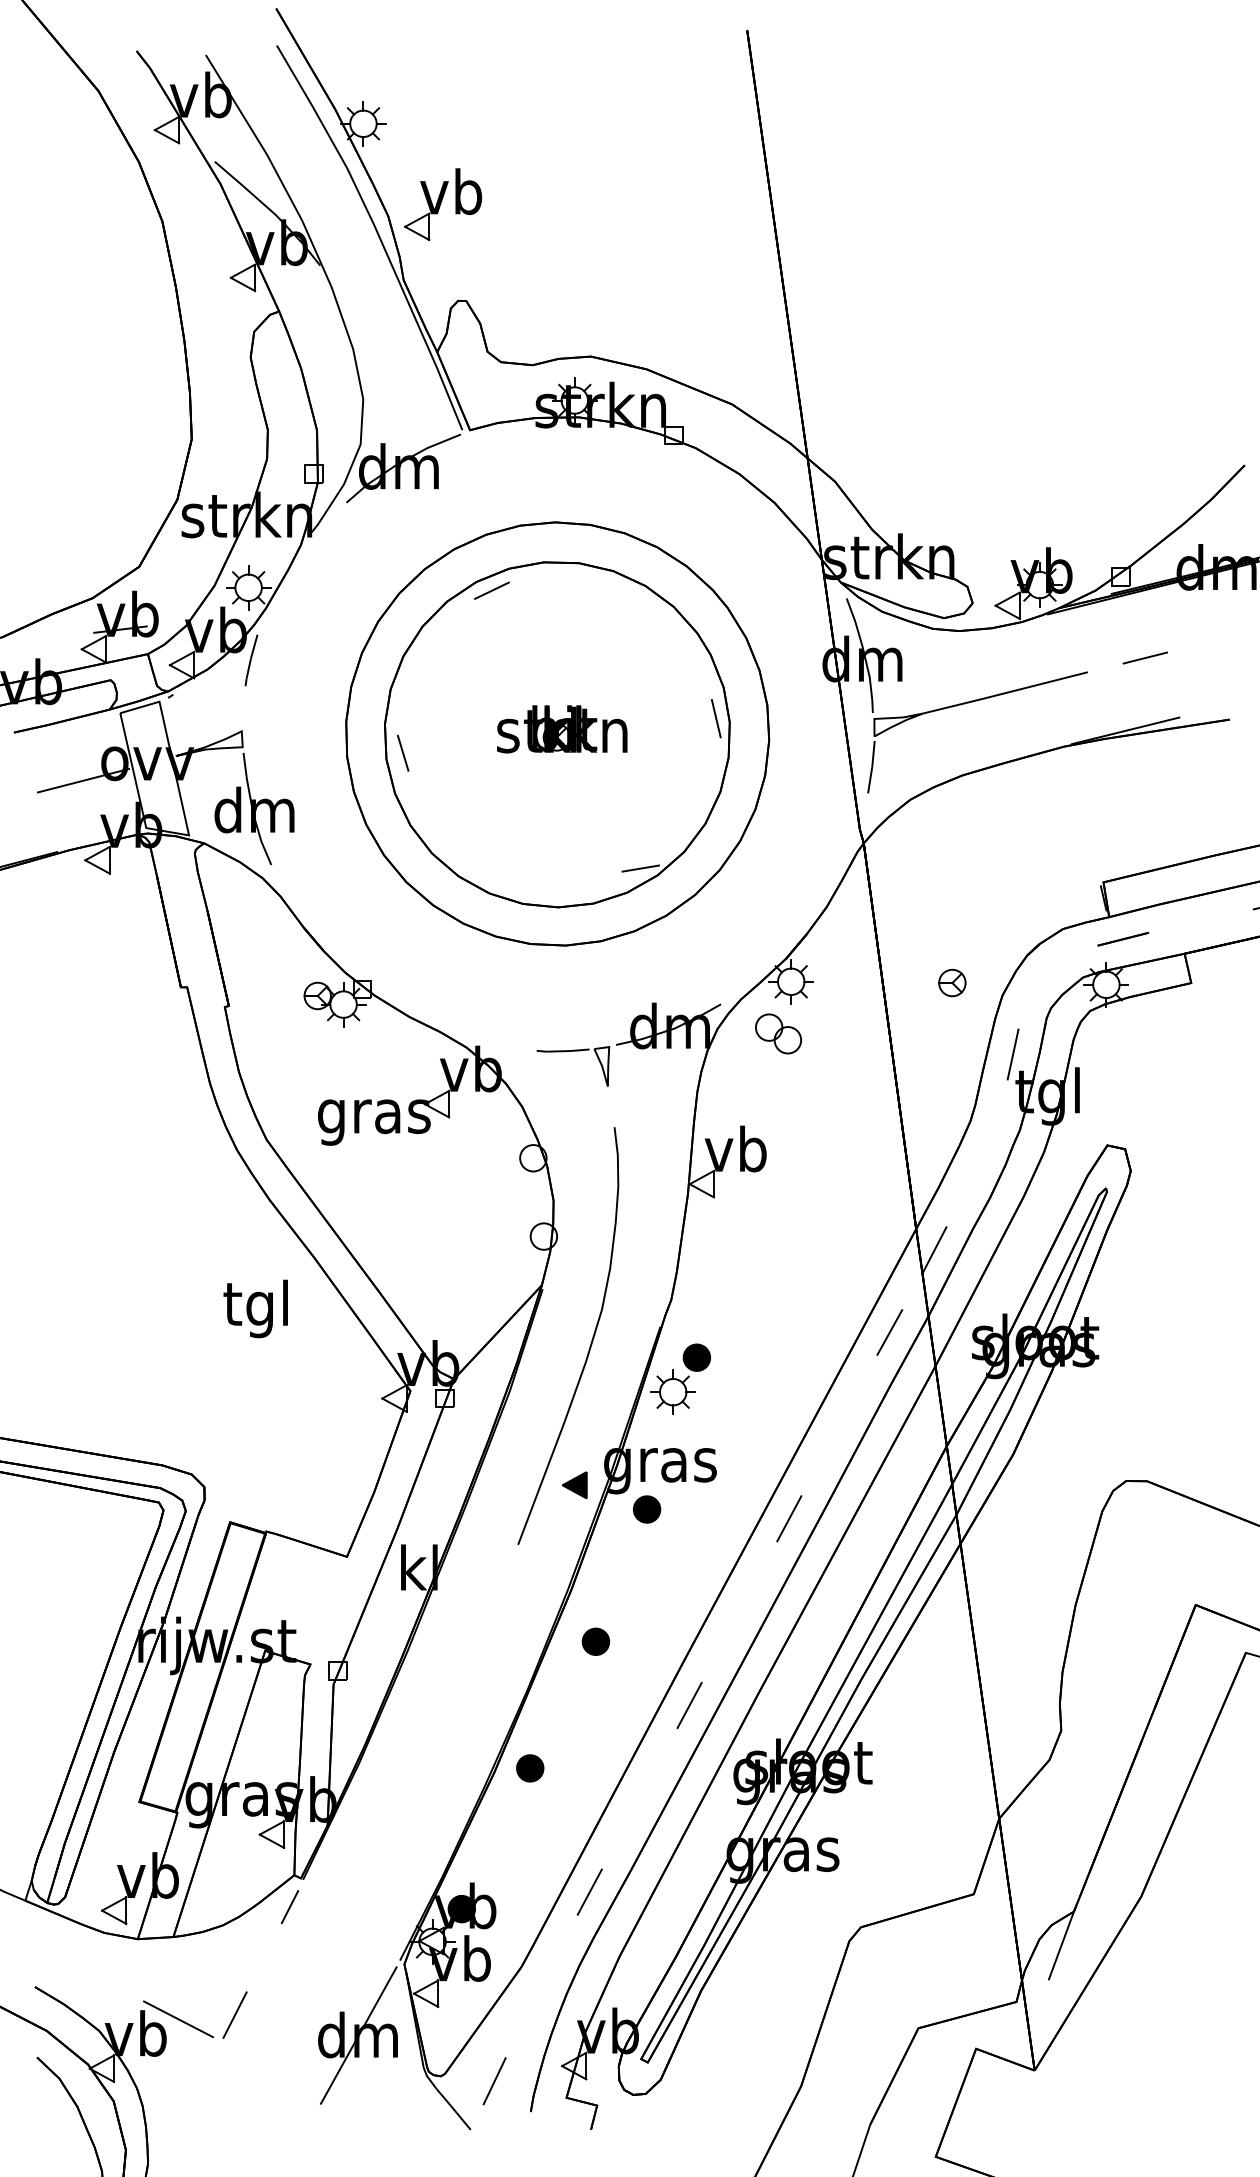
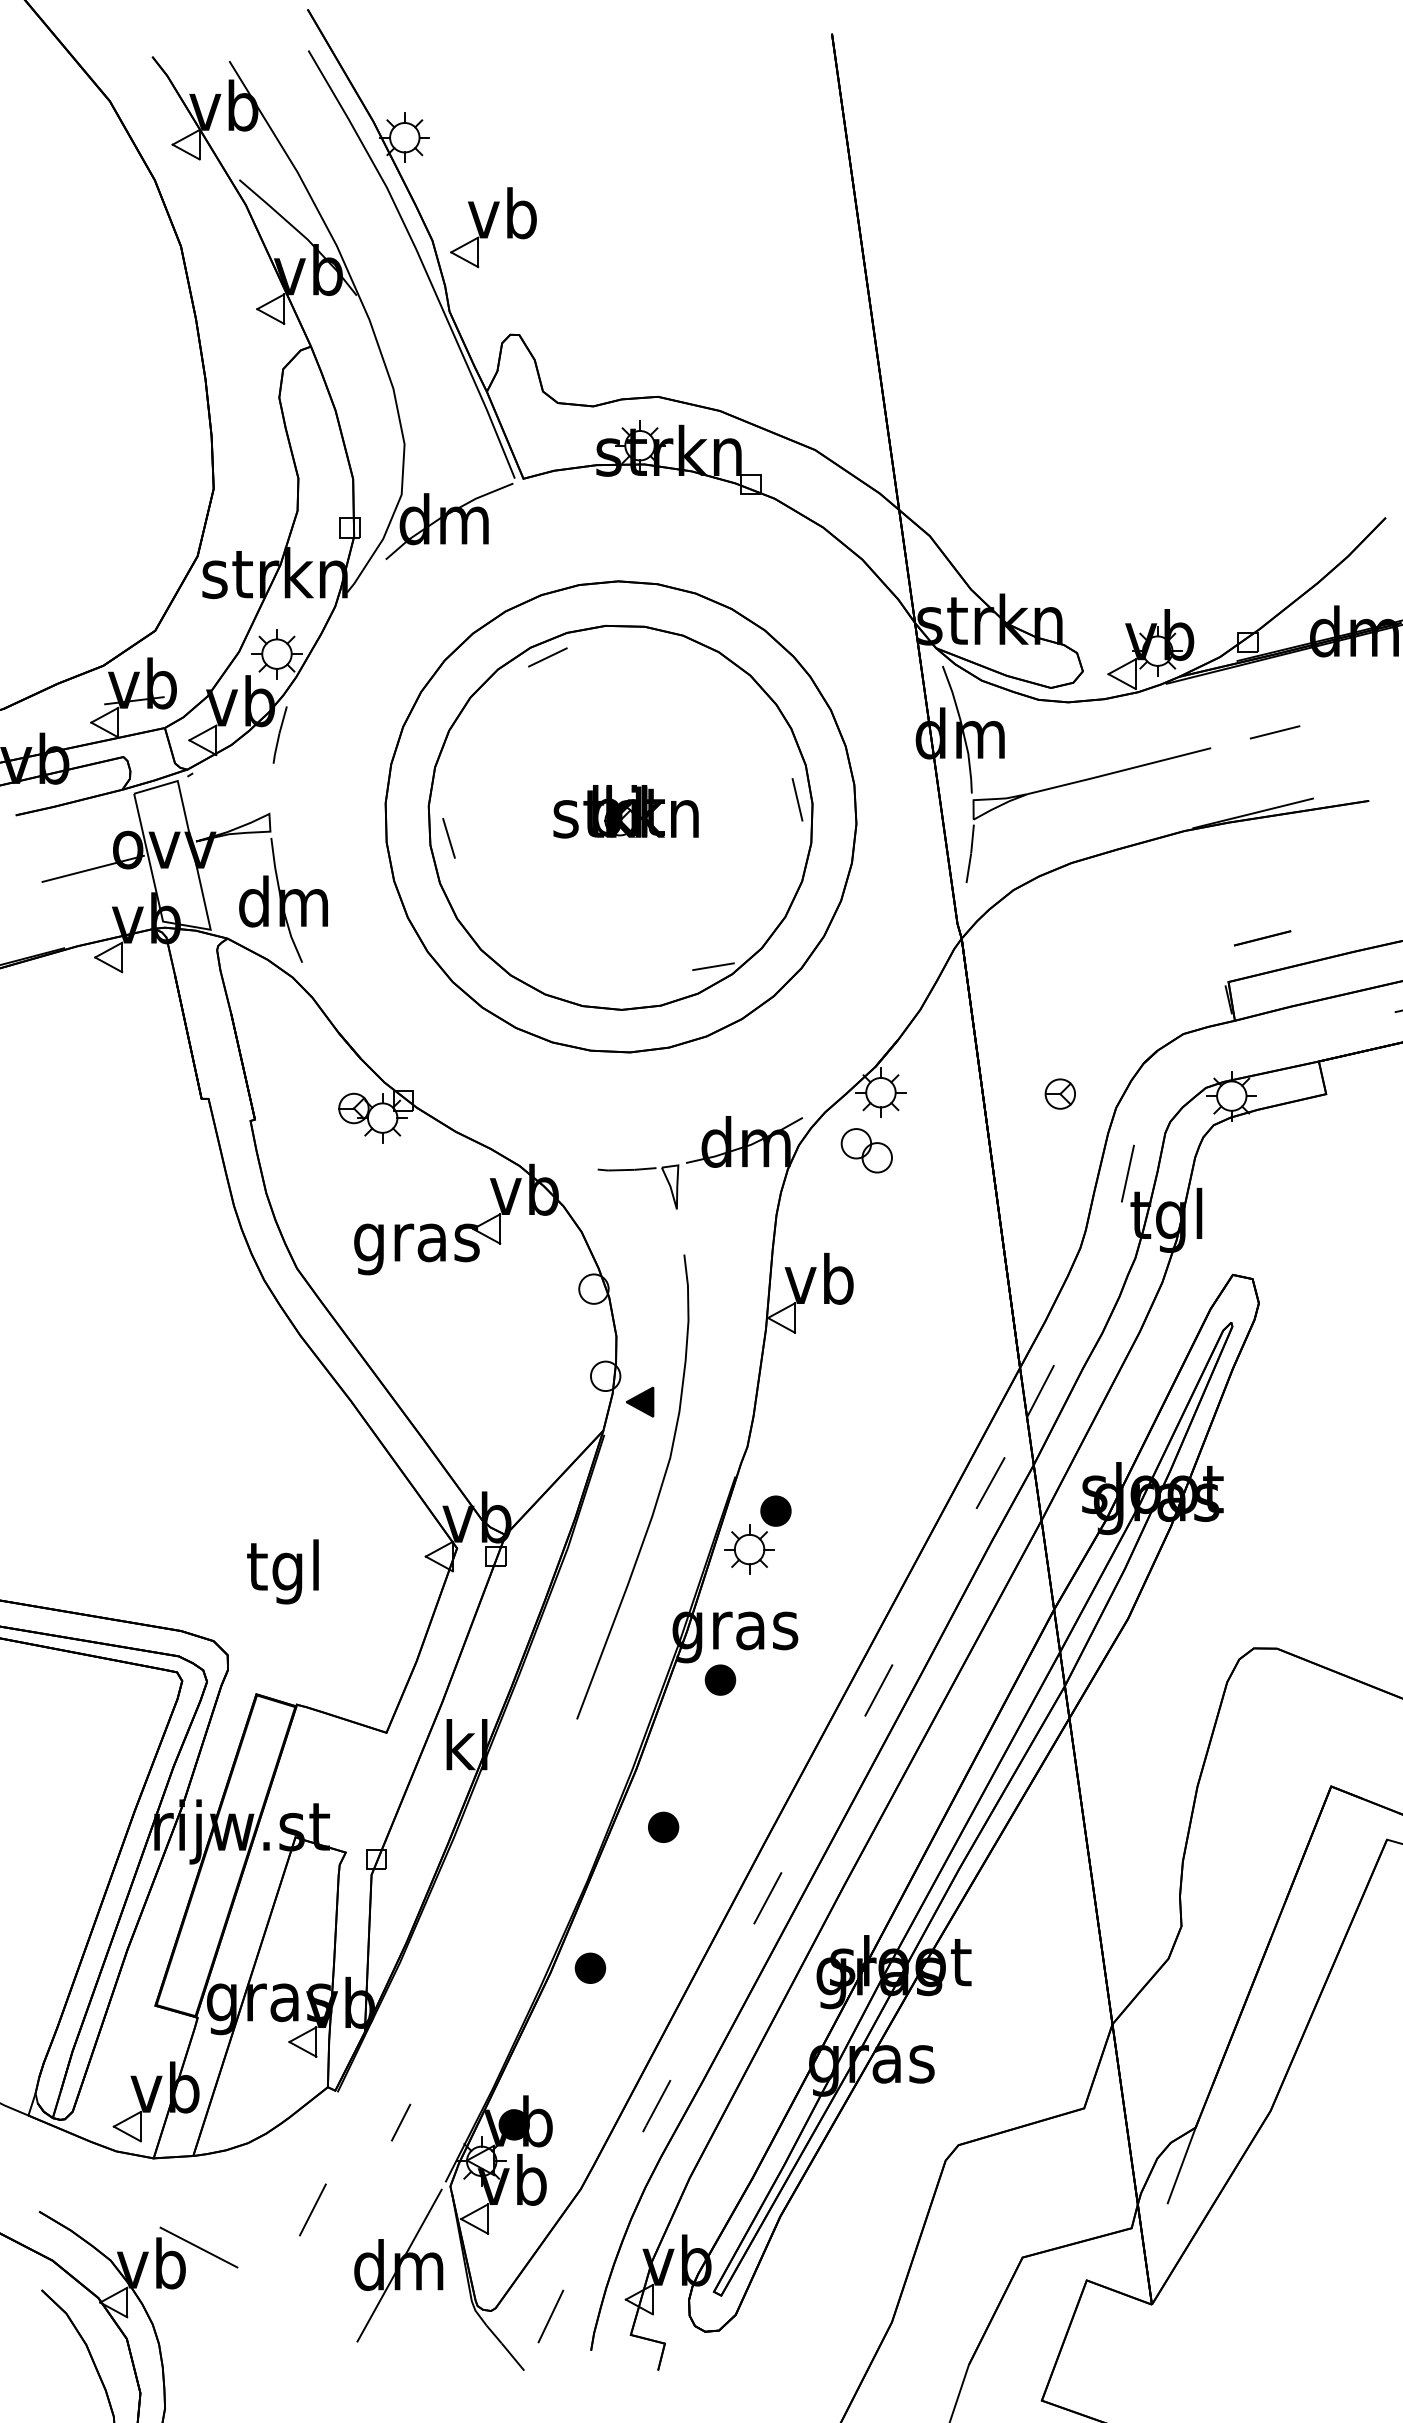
line: (1123, 939) -> (1262, 938), moved
text: (255, 1308) -> (282, 1571), moved
part: (575, 1484) -> (640, 1401), moved
line: (290, 1906) -> (401, 2122), moved
line: (234, 2014) -> (312, 2209), moved

